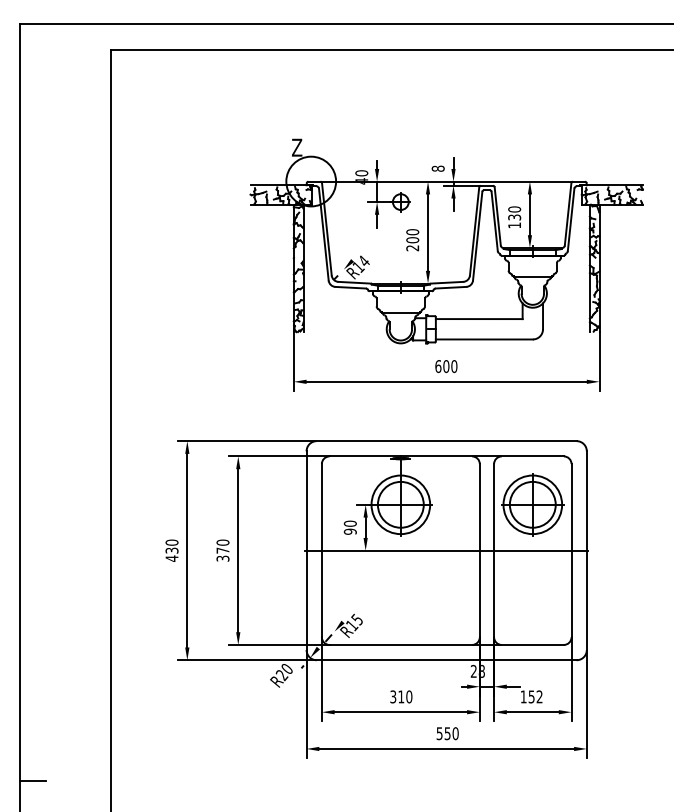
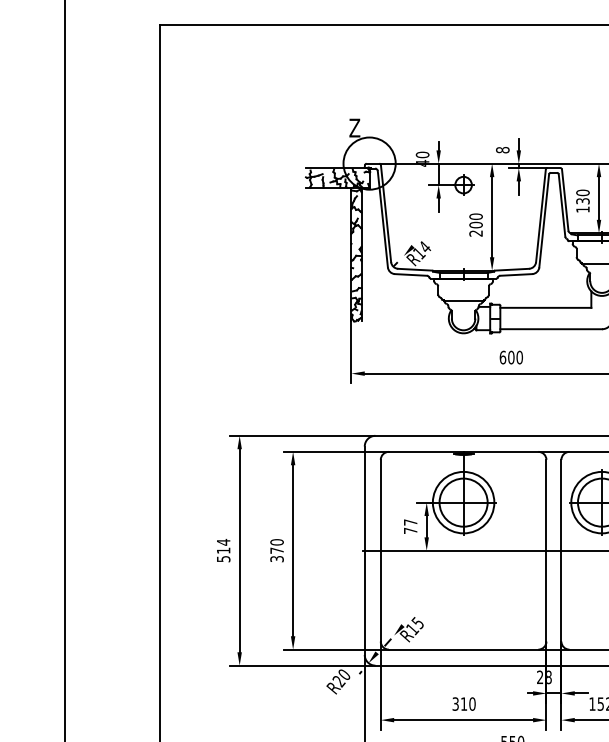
text: (349, 527) -> (409, 526), 90 -> 77
text: (171, 550) -> (223, 550), 430 -> 514

